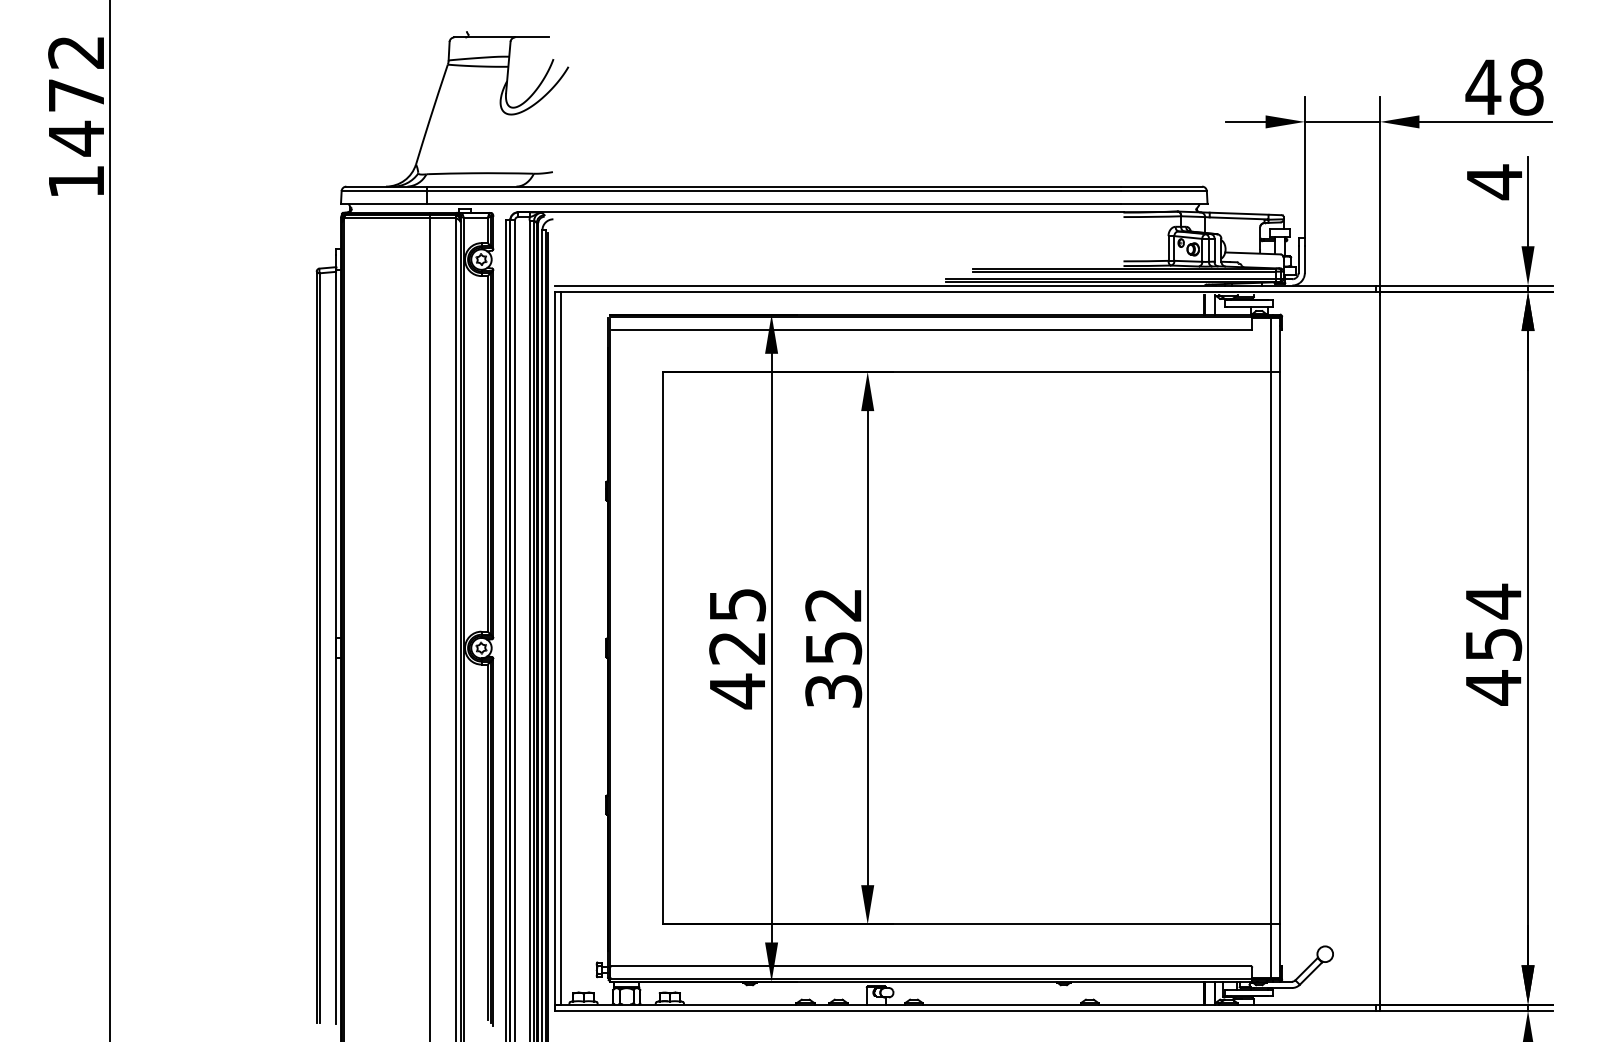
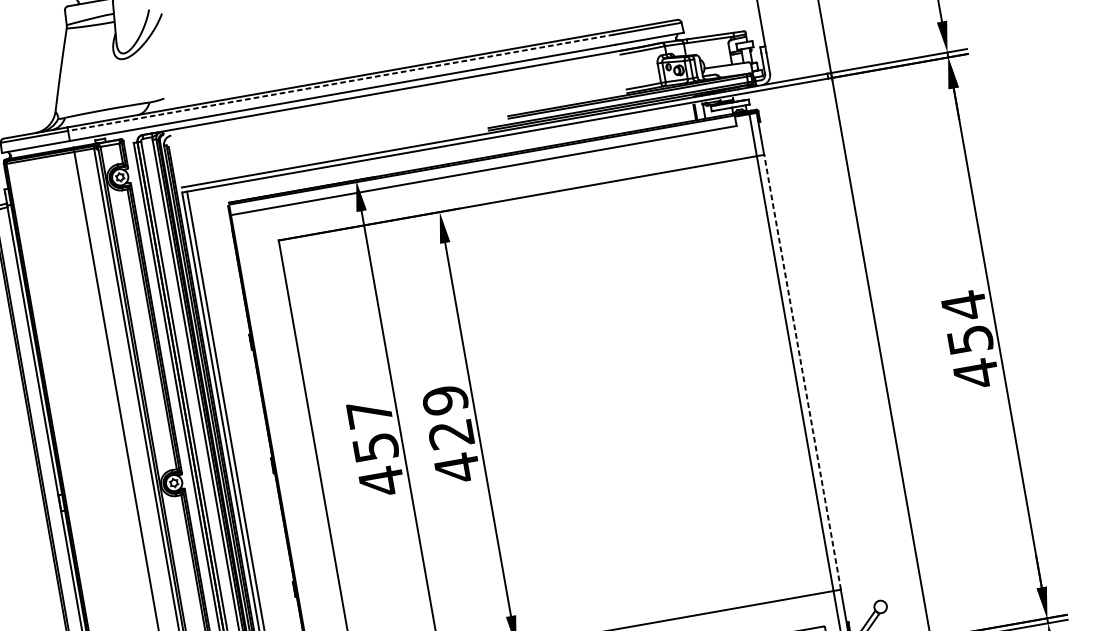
line: (774, 191) -> (341, 83), solid -> dashed
text: (737, 626) -> (372, 430), 425 -> 457
line: (1280, 647) -> (802, 371), solid -> dashed
text: (833, 648) -> (451, 434), 352 -> 429

